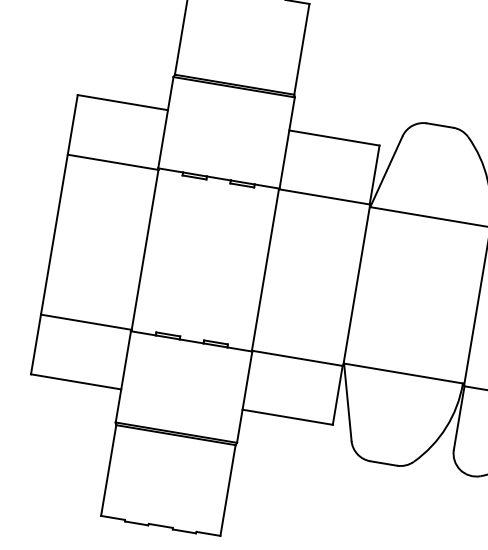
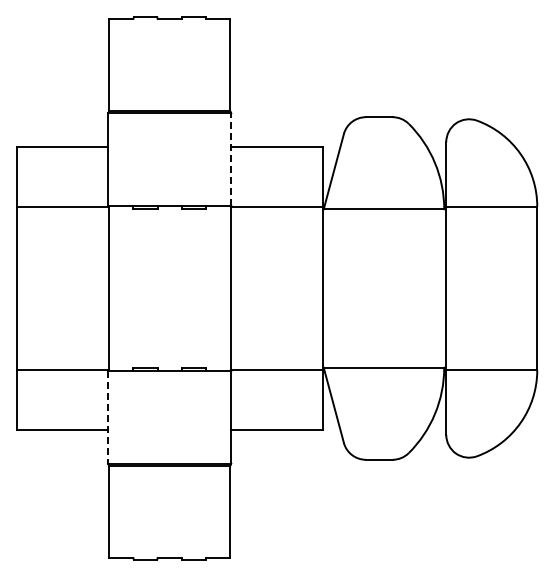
line: (287, 142) -> (231, 159), solid -> dashed
line: (123, 377) -> (108, 417), solid -> dashed

